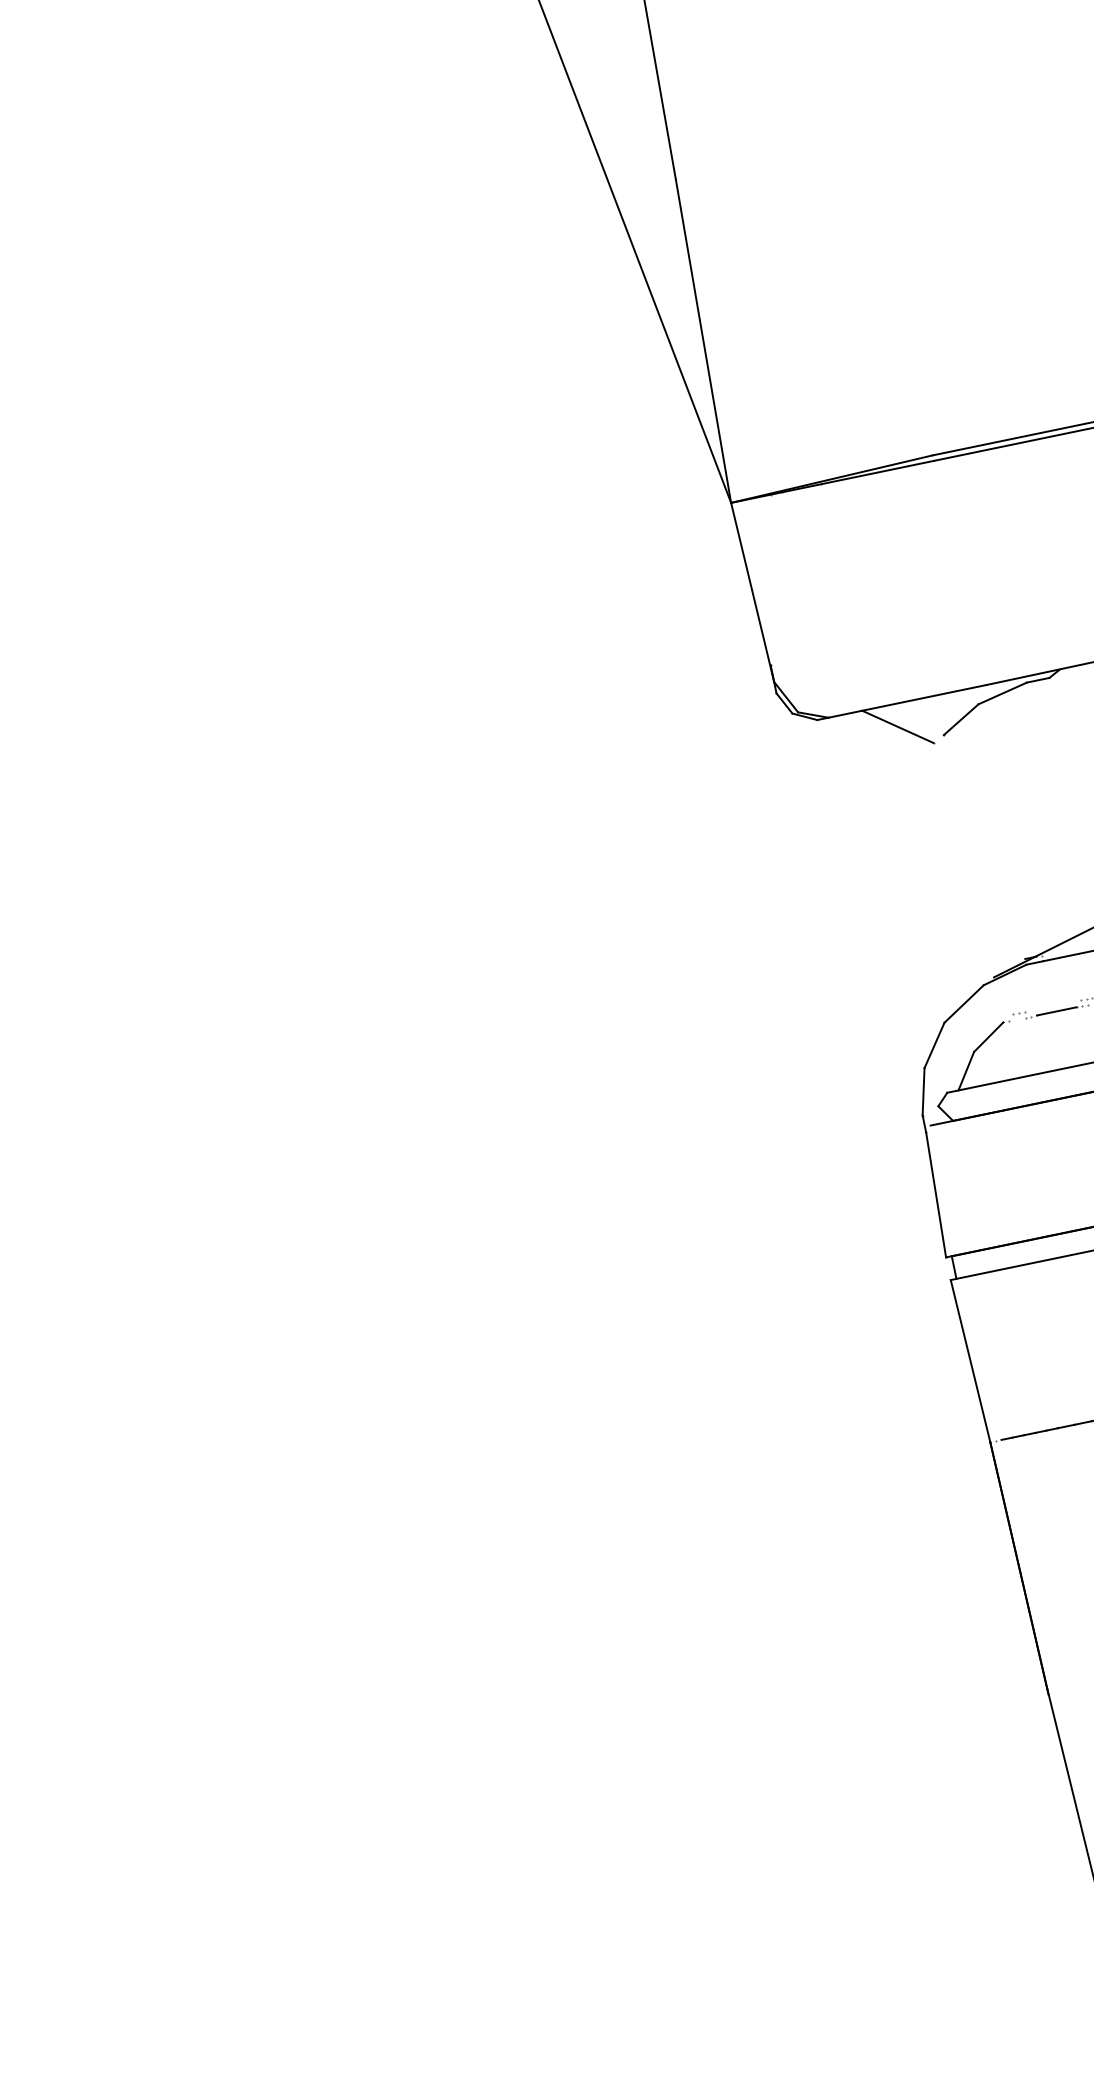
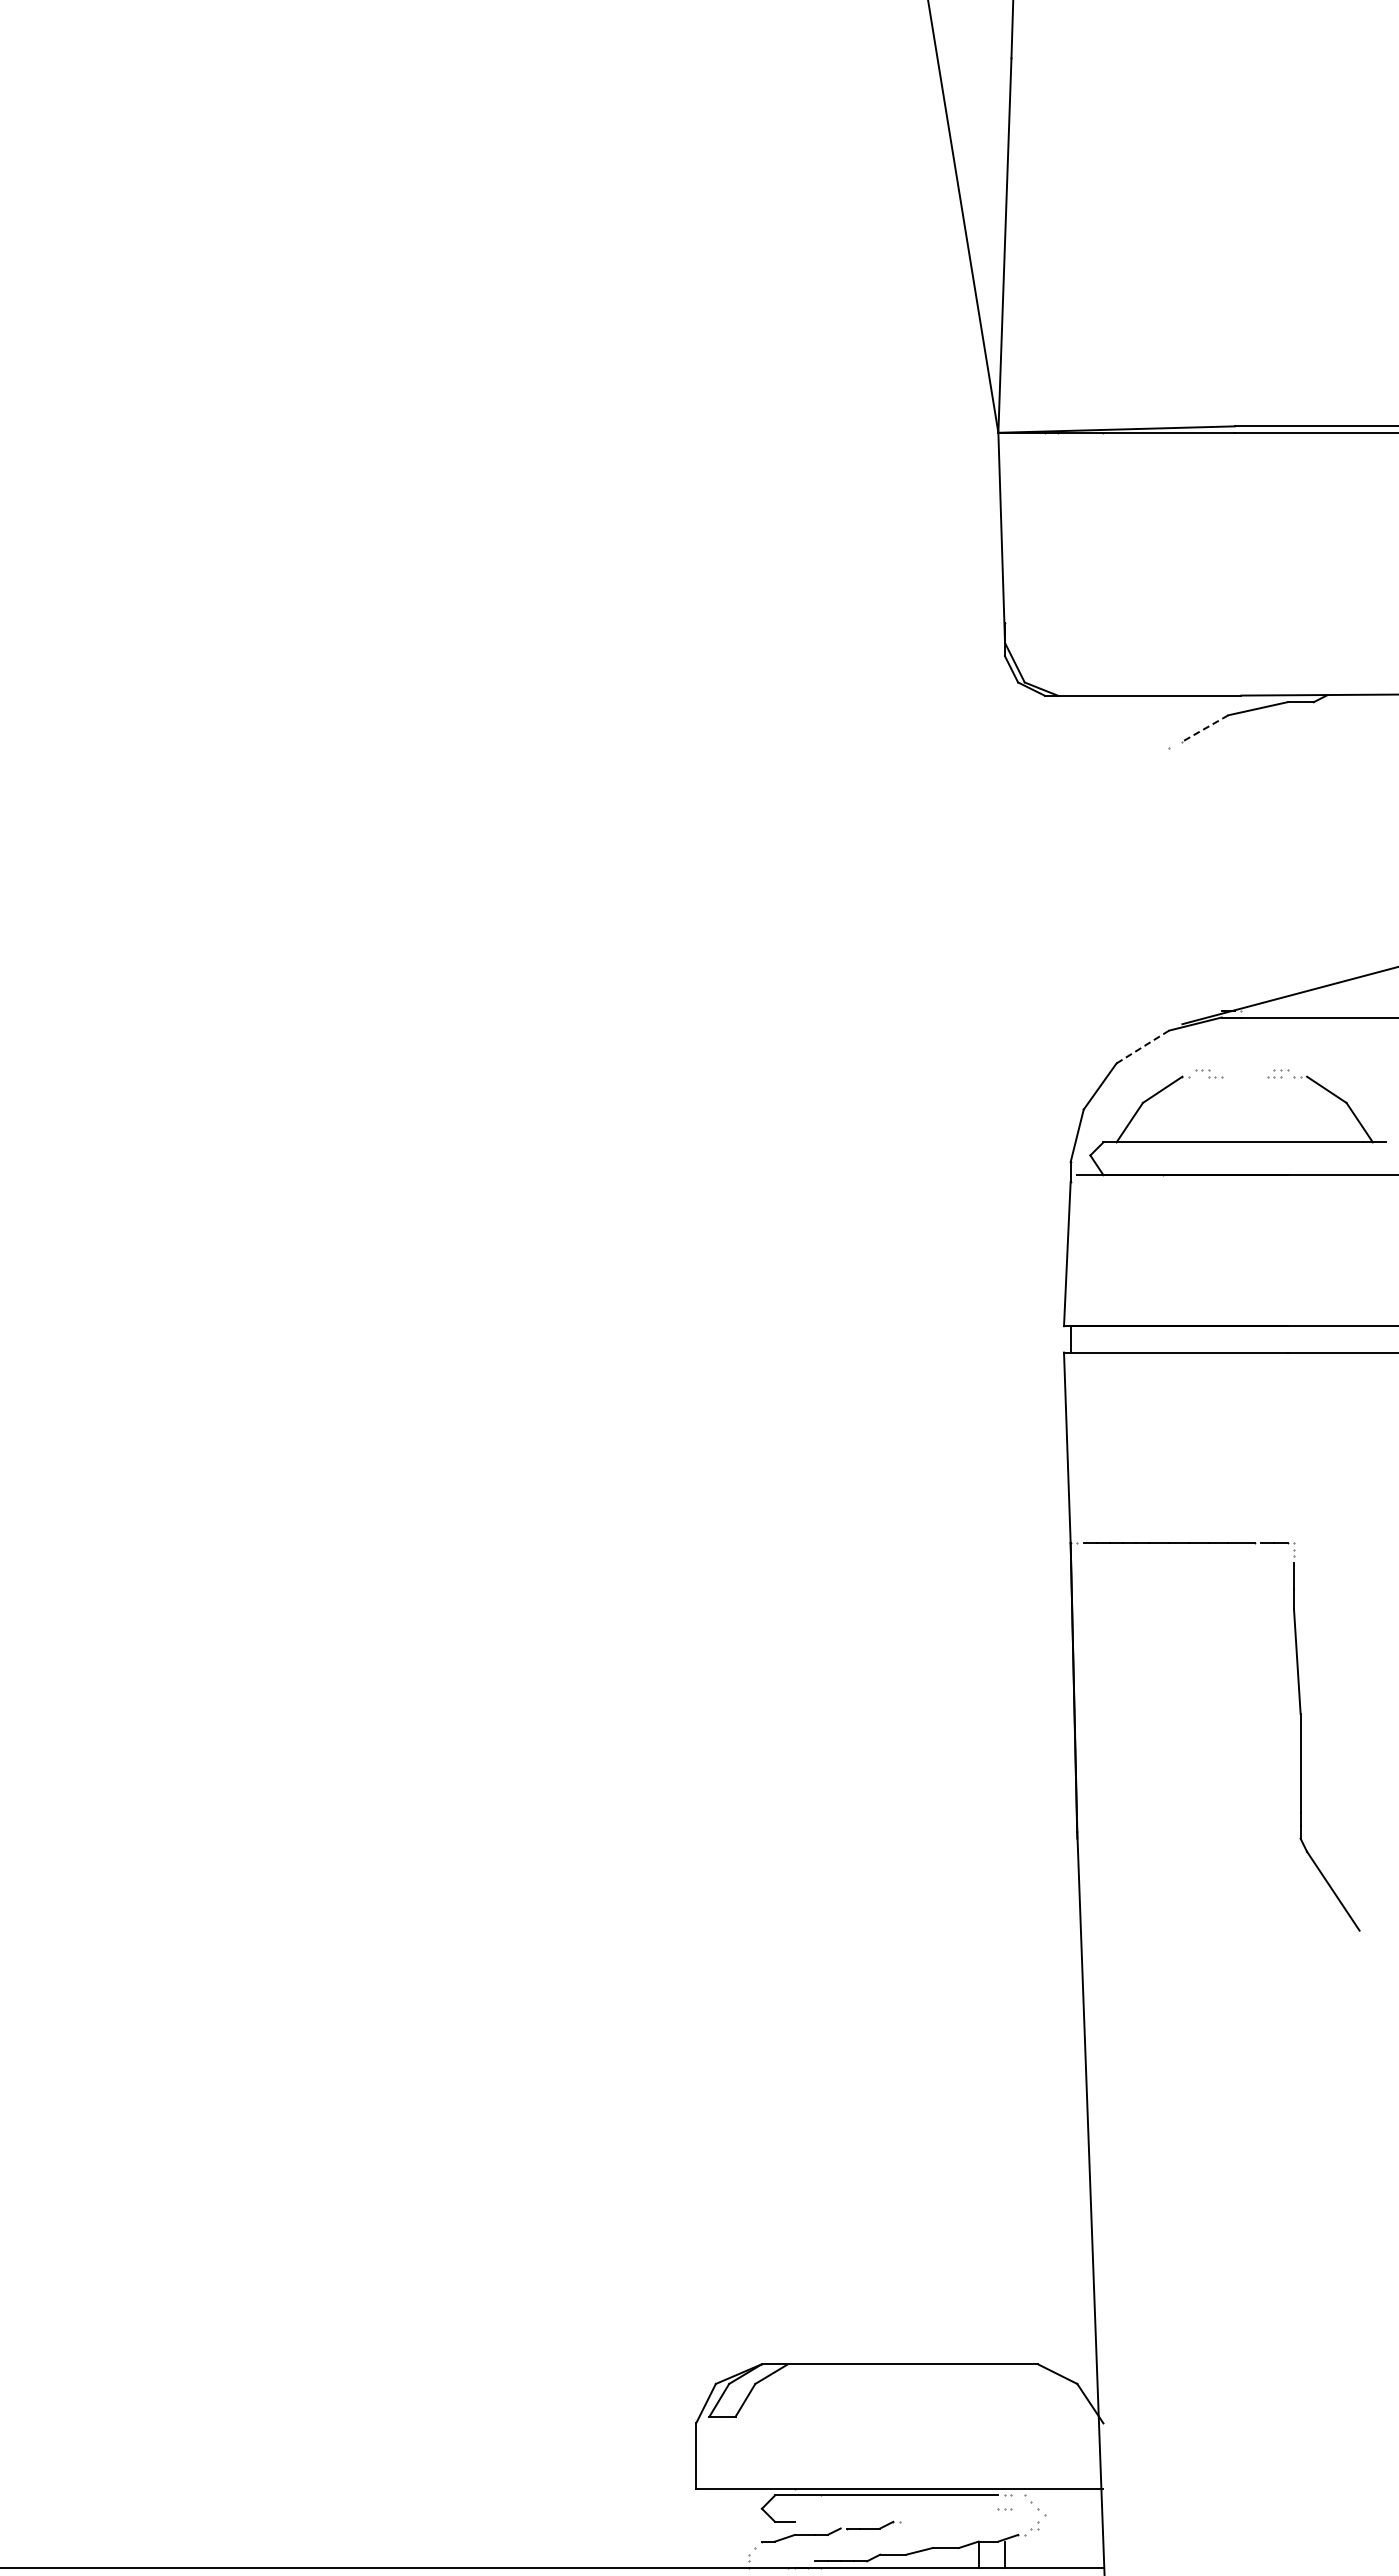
line: (960, 719) -> (1204, 728), solid -> dashed
line: (897, 726) -> (1132, 721), removed
line: (963, 1004) -> (1142, 1047), solid -> dashed
line: (1056, 1011) -> (1244, 1076), removed

